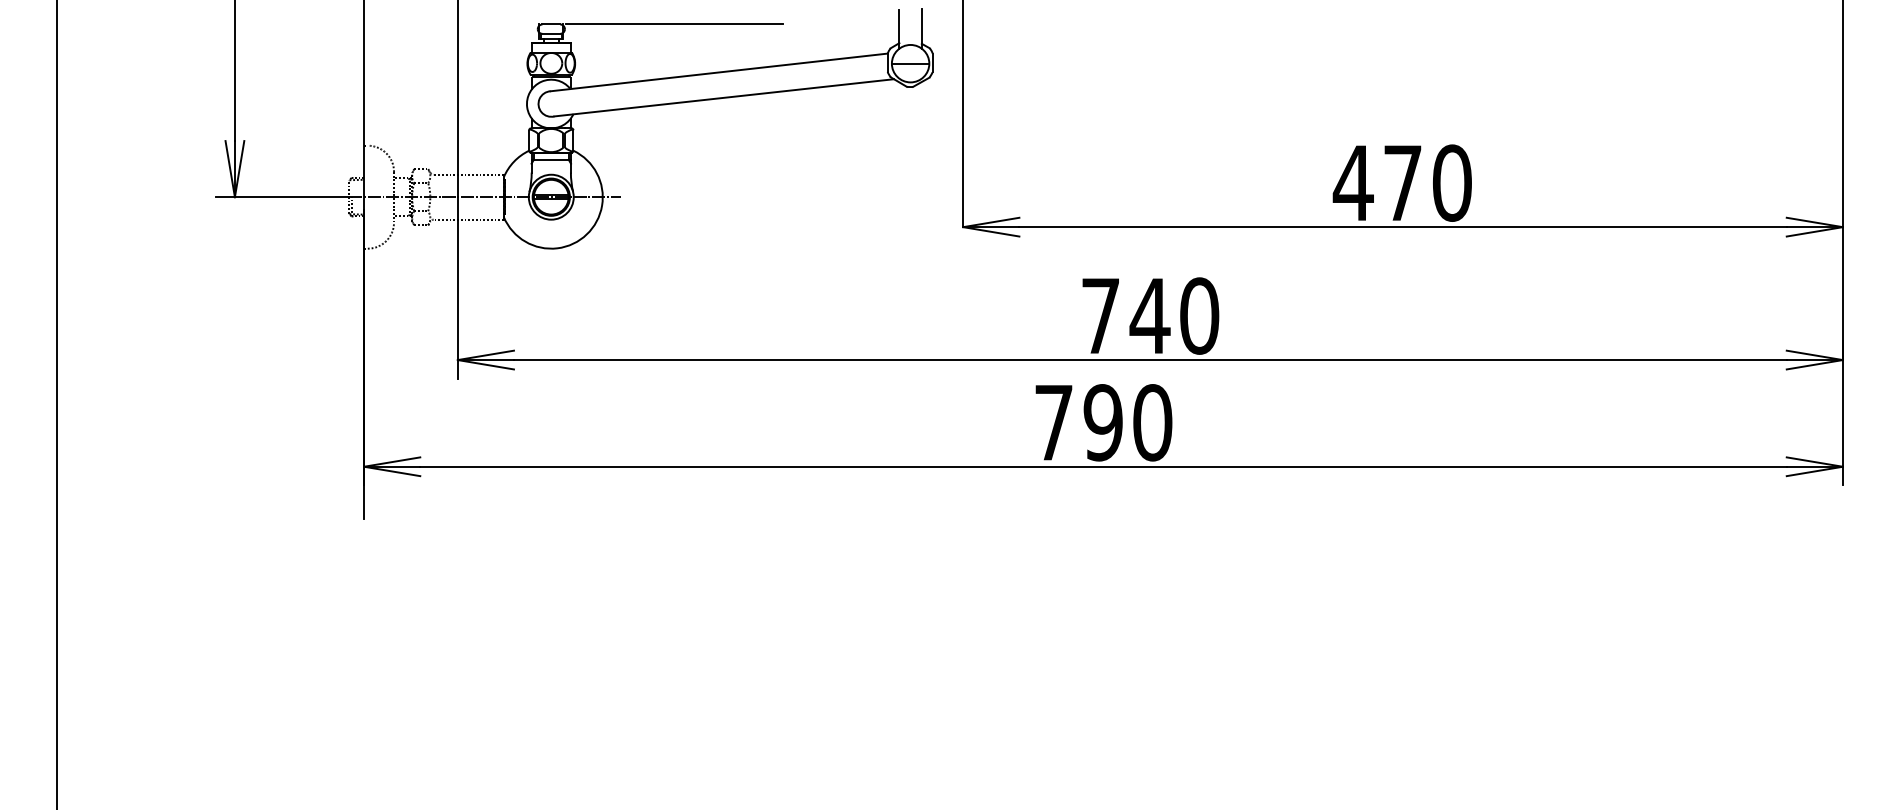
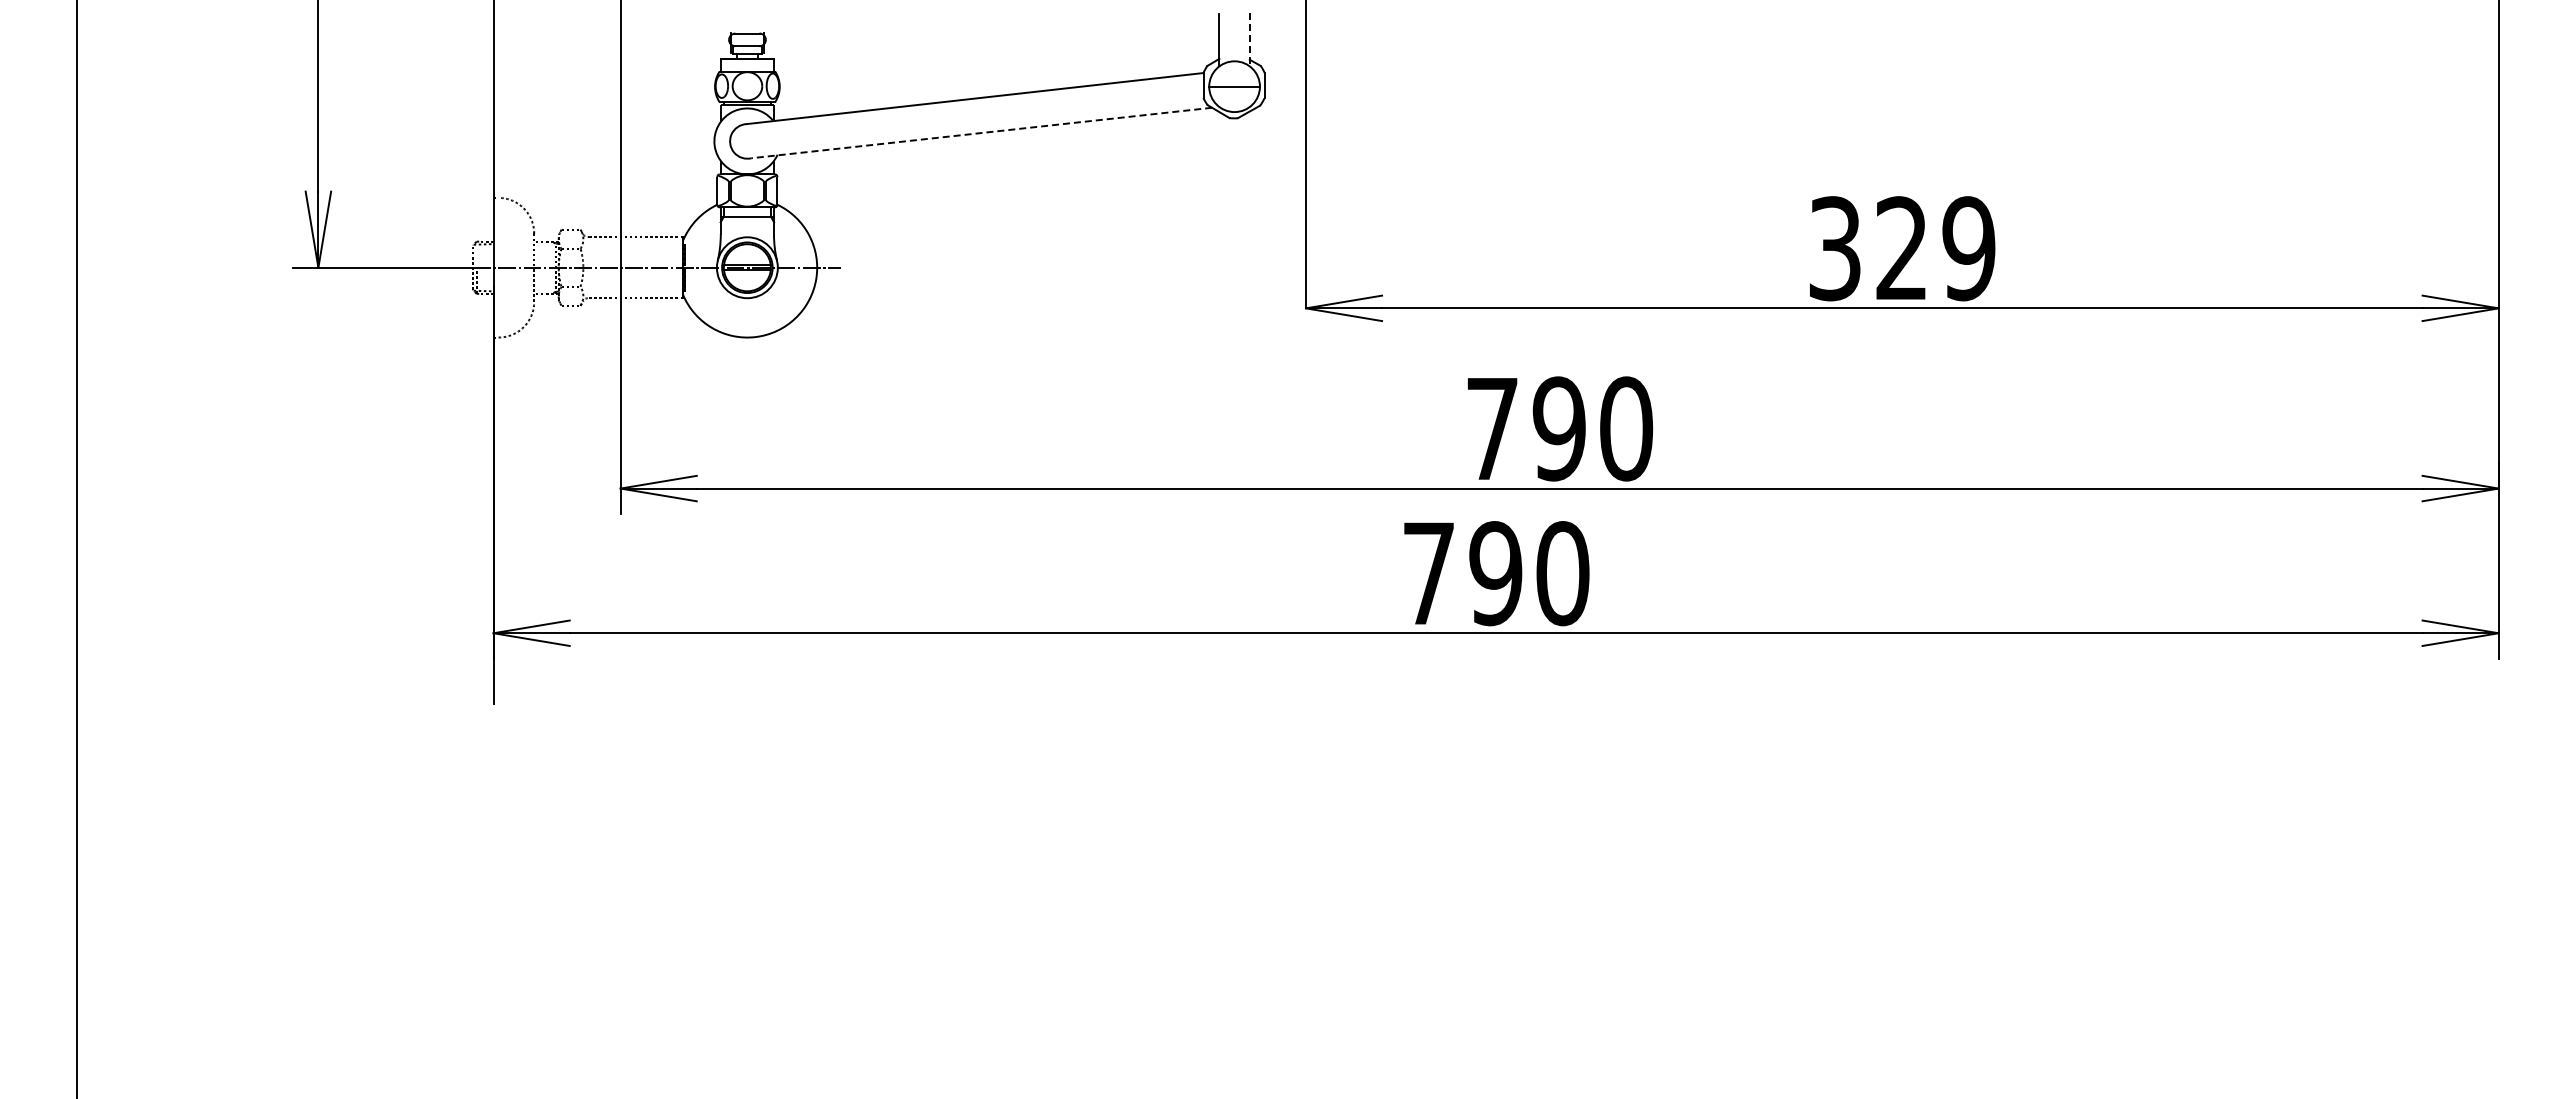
line: (674, 23) -> (914, 32), removed
line: (921, 28) -> (1249, 39), solid -> dashed
line: (723, 98) -> (981, 133), solid -> dashed
text: (1402, 183) -> (1901, 248), 470 -> 329
text: (1150, 315) -> (1559, 428), 740 -> 790

